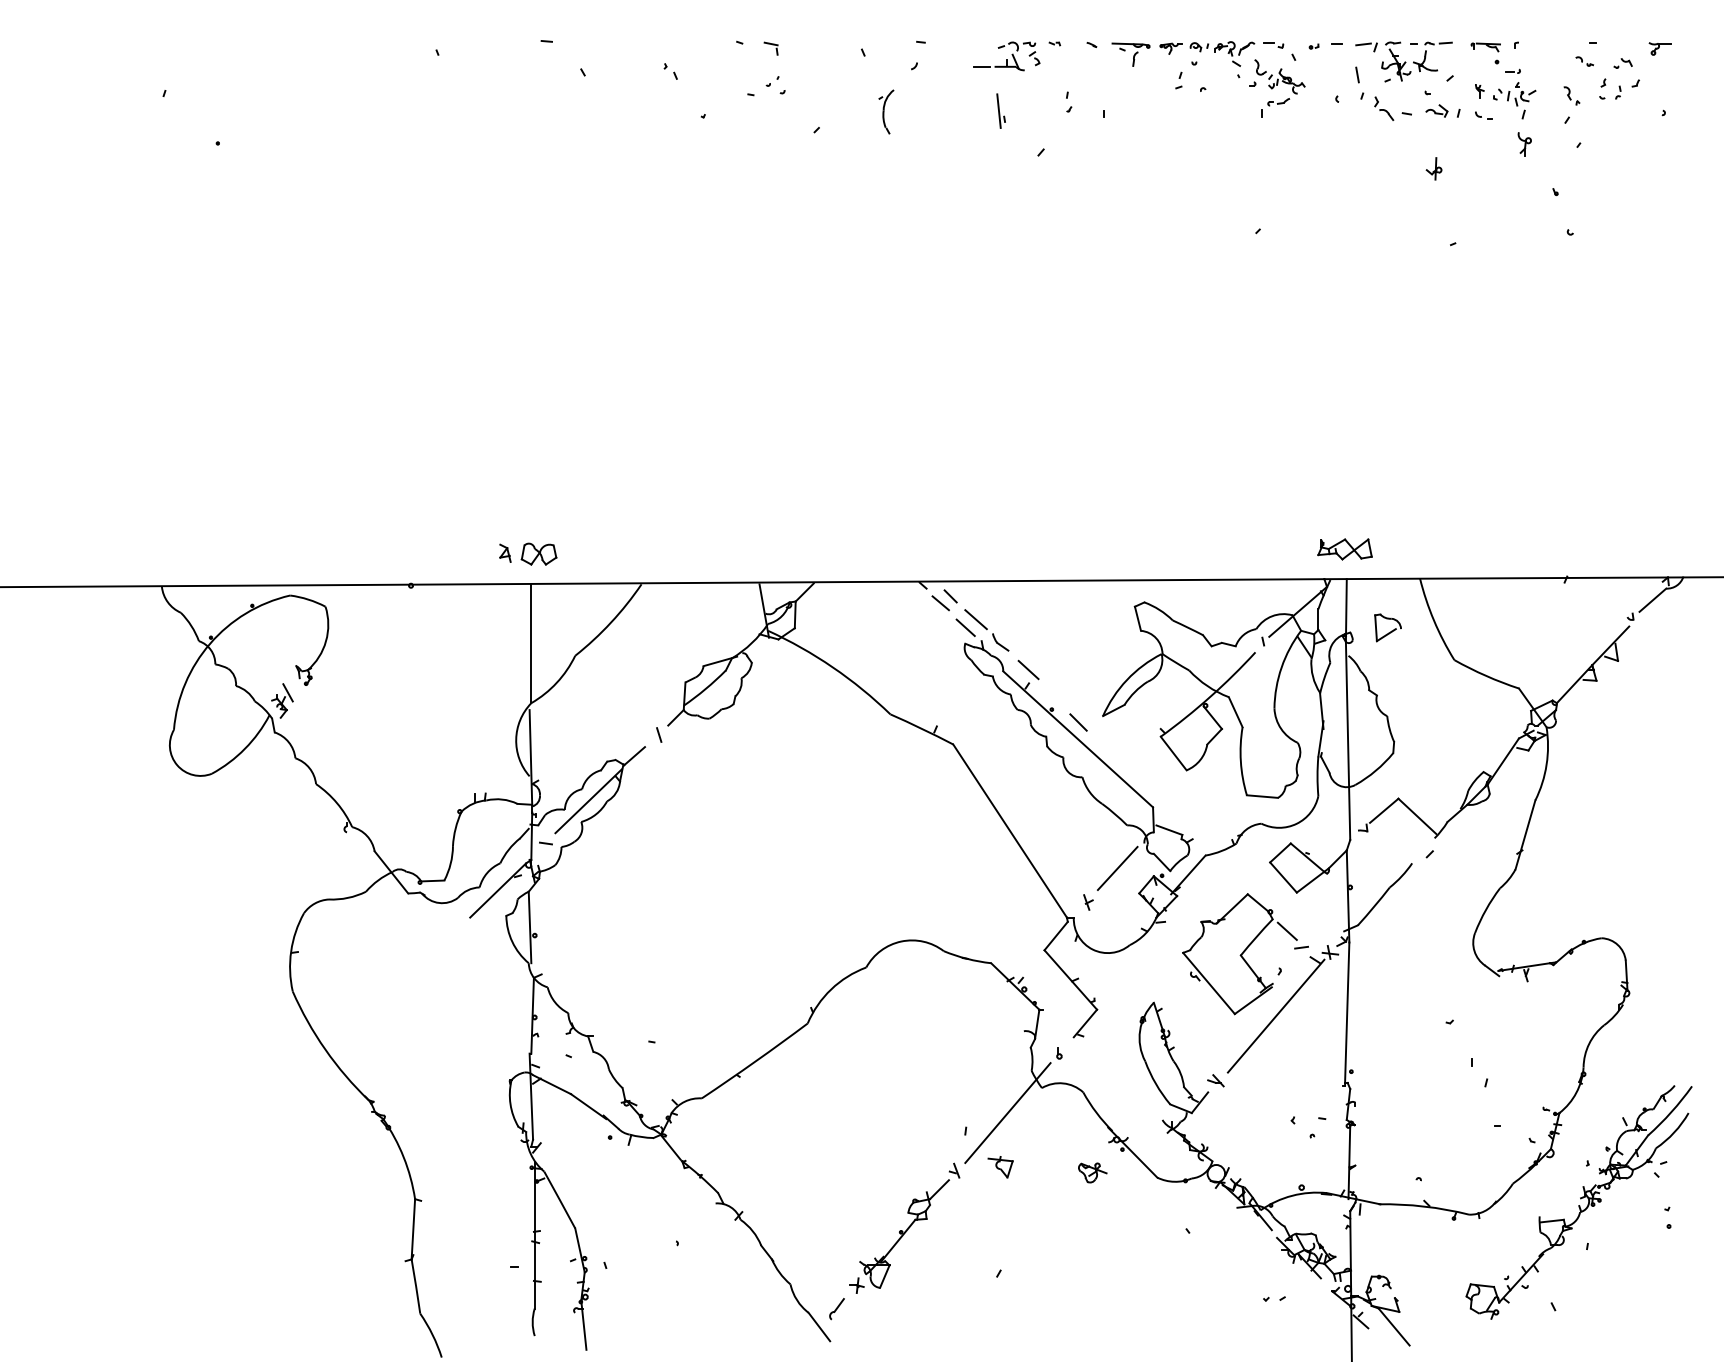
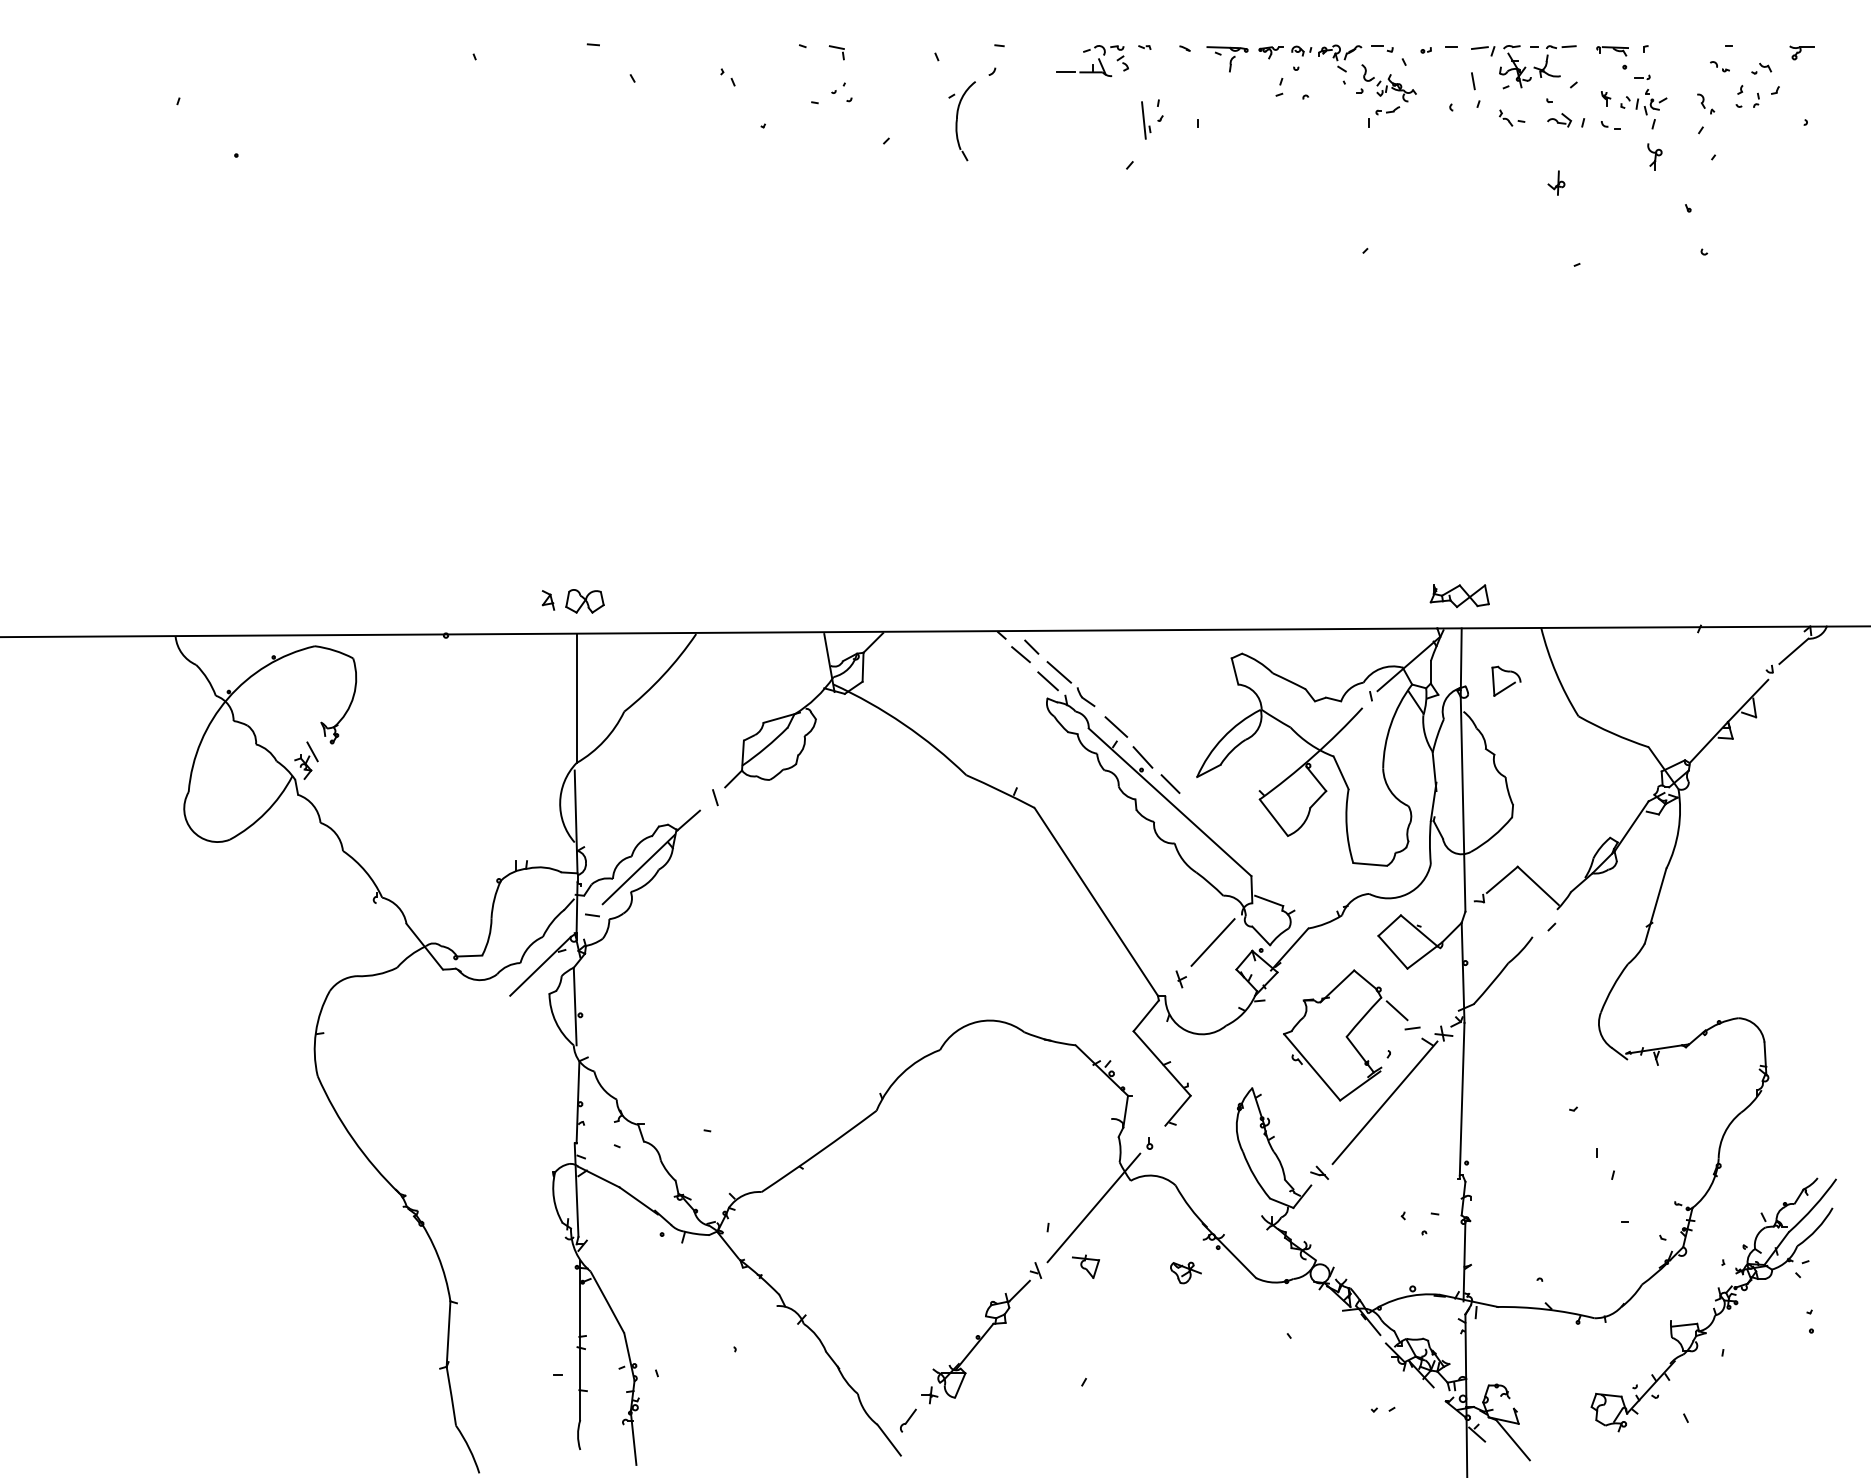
part: (1393, 108) -> (1512, 117), size x0.62
part: (1000, 110) -> (1145, 119), moved
part: (886, 111) -> (962, 120), size x1.67
line: (1052, 697) -> (1142, 756), added

